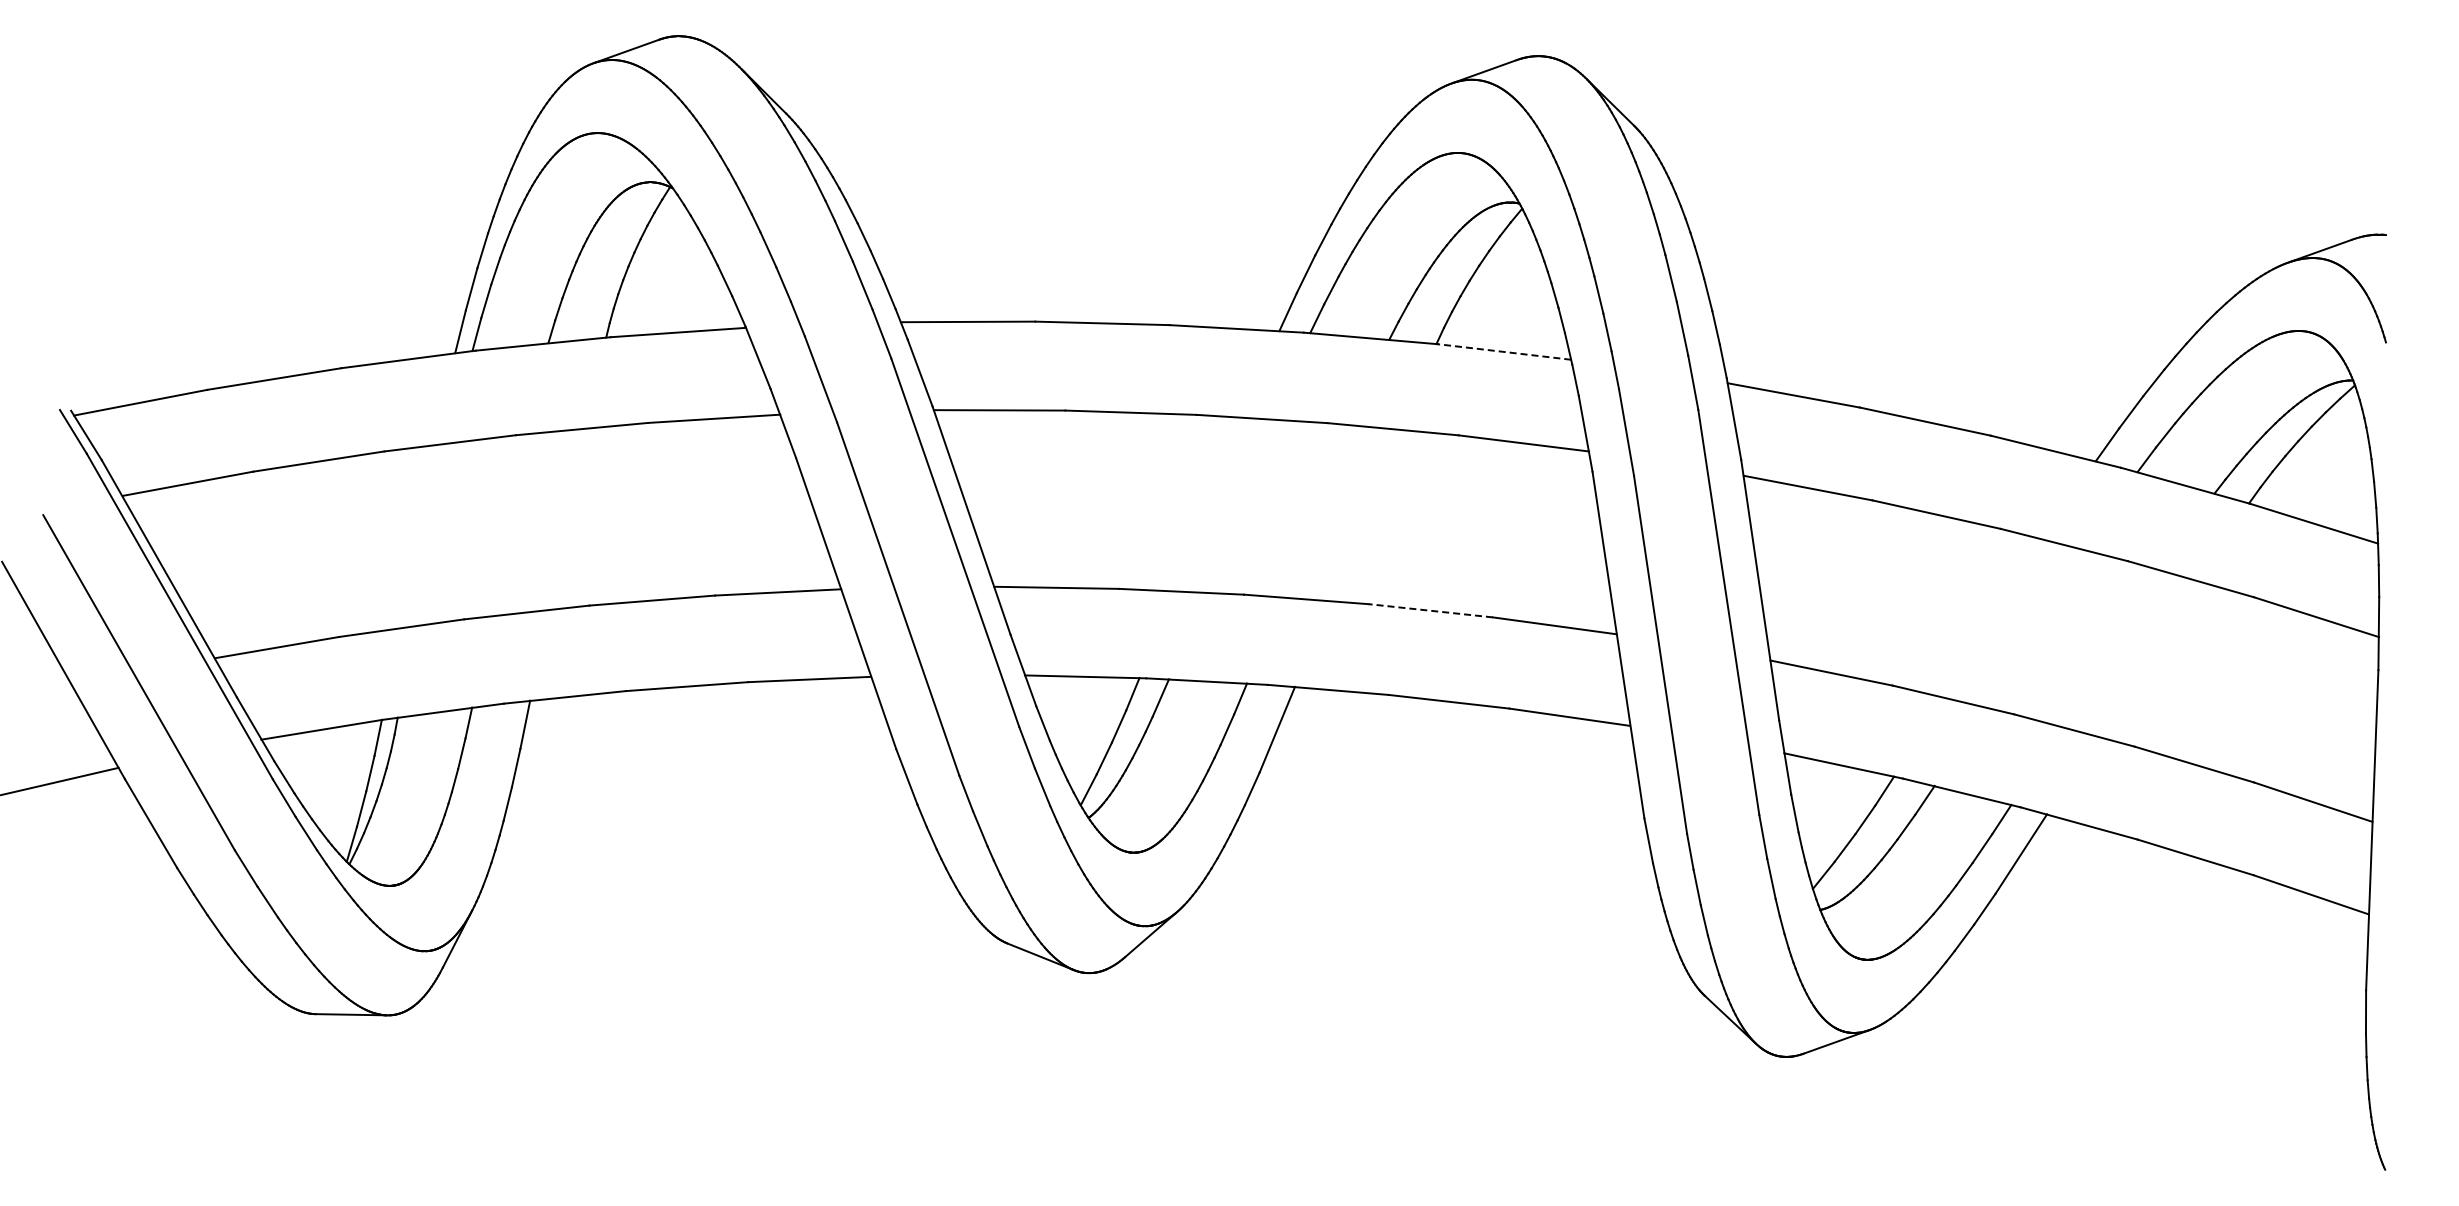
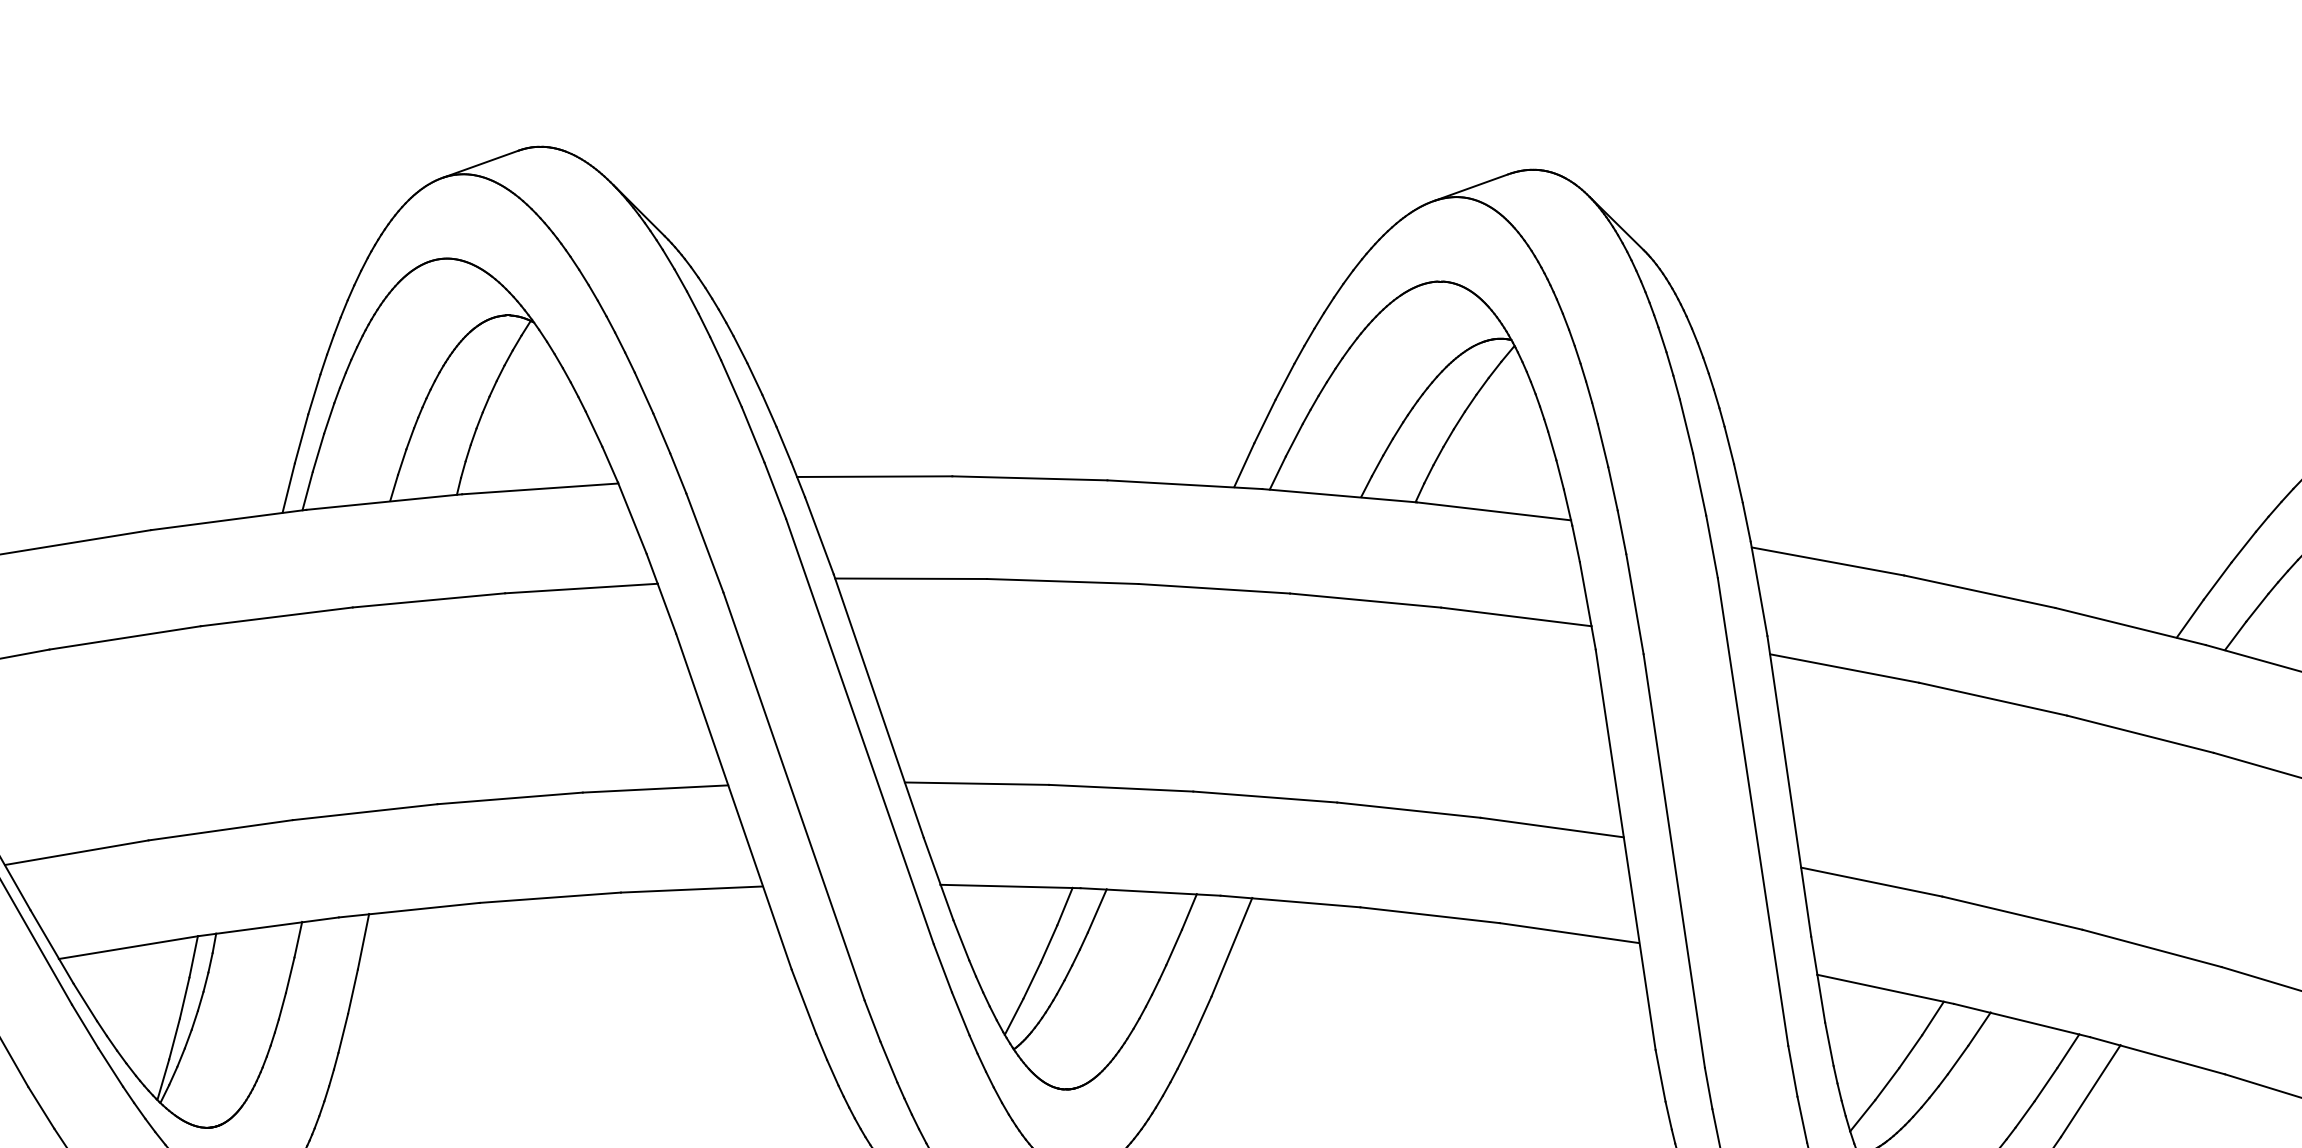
line: (1503, 351) -> (1492, 510), dashed -> solid
line: (1430, 610) -> (1408, 809), dashed -> solid

